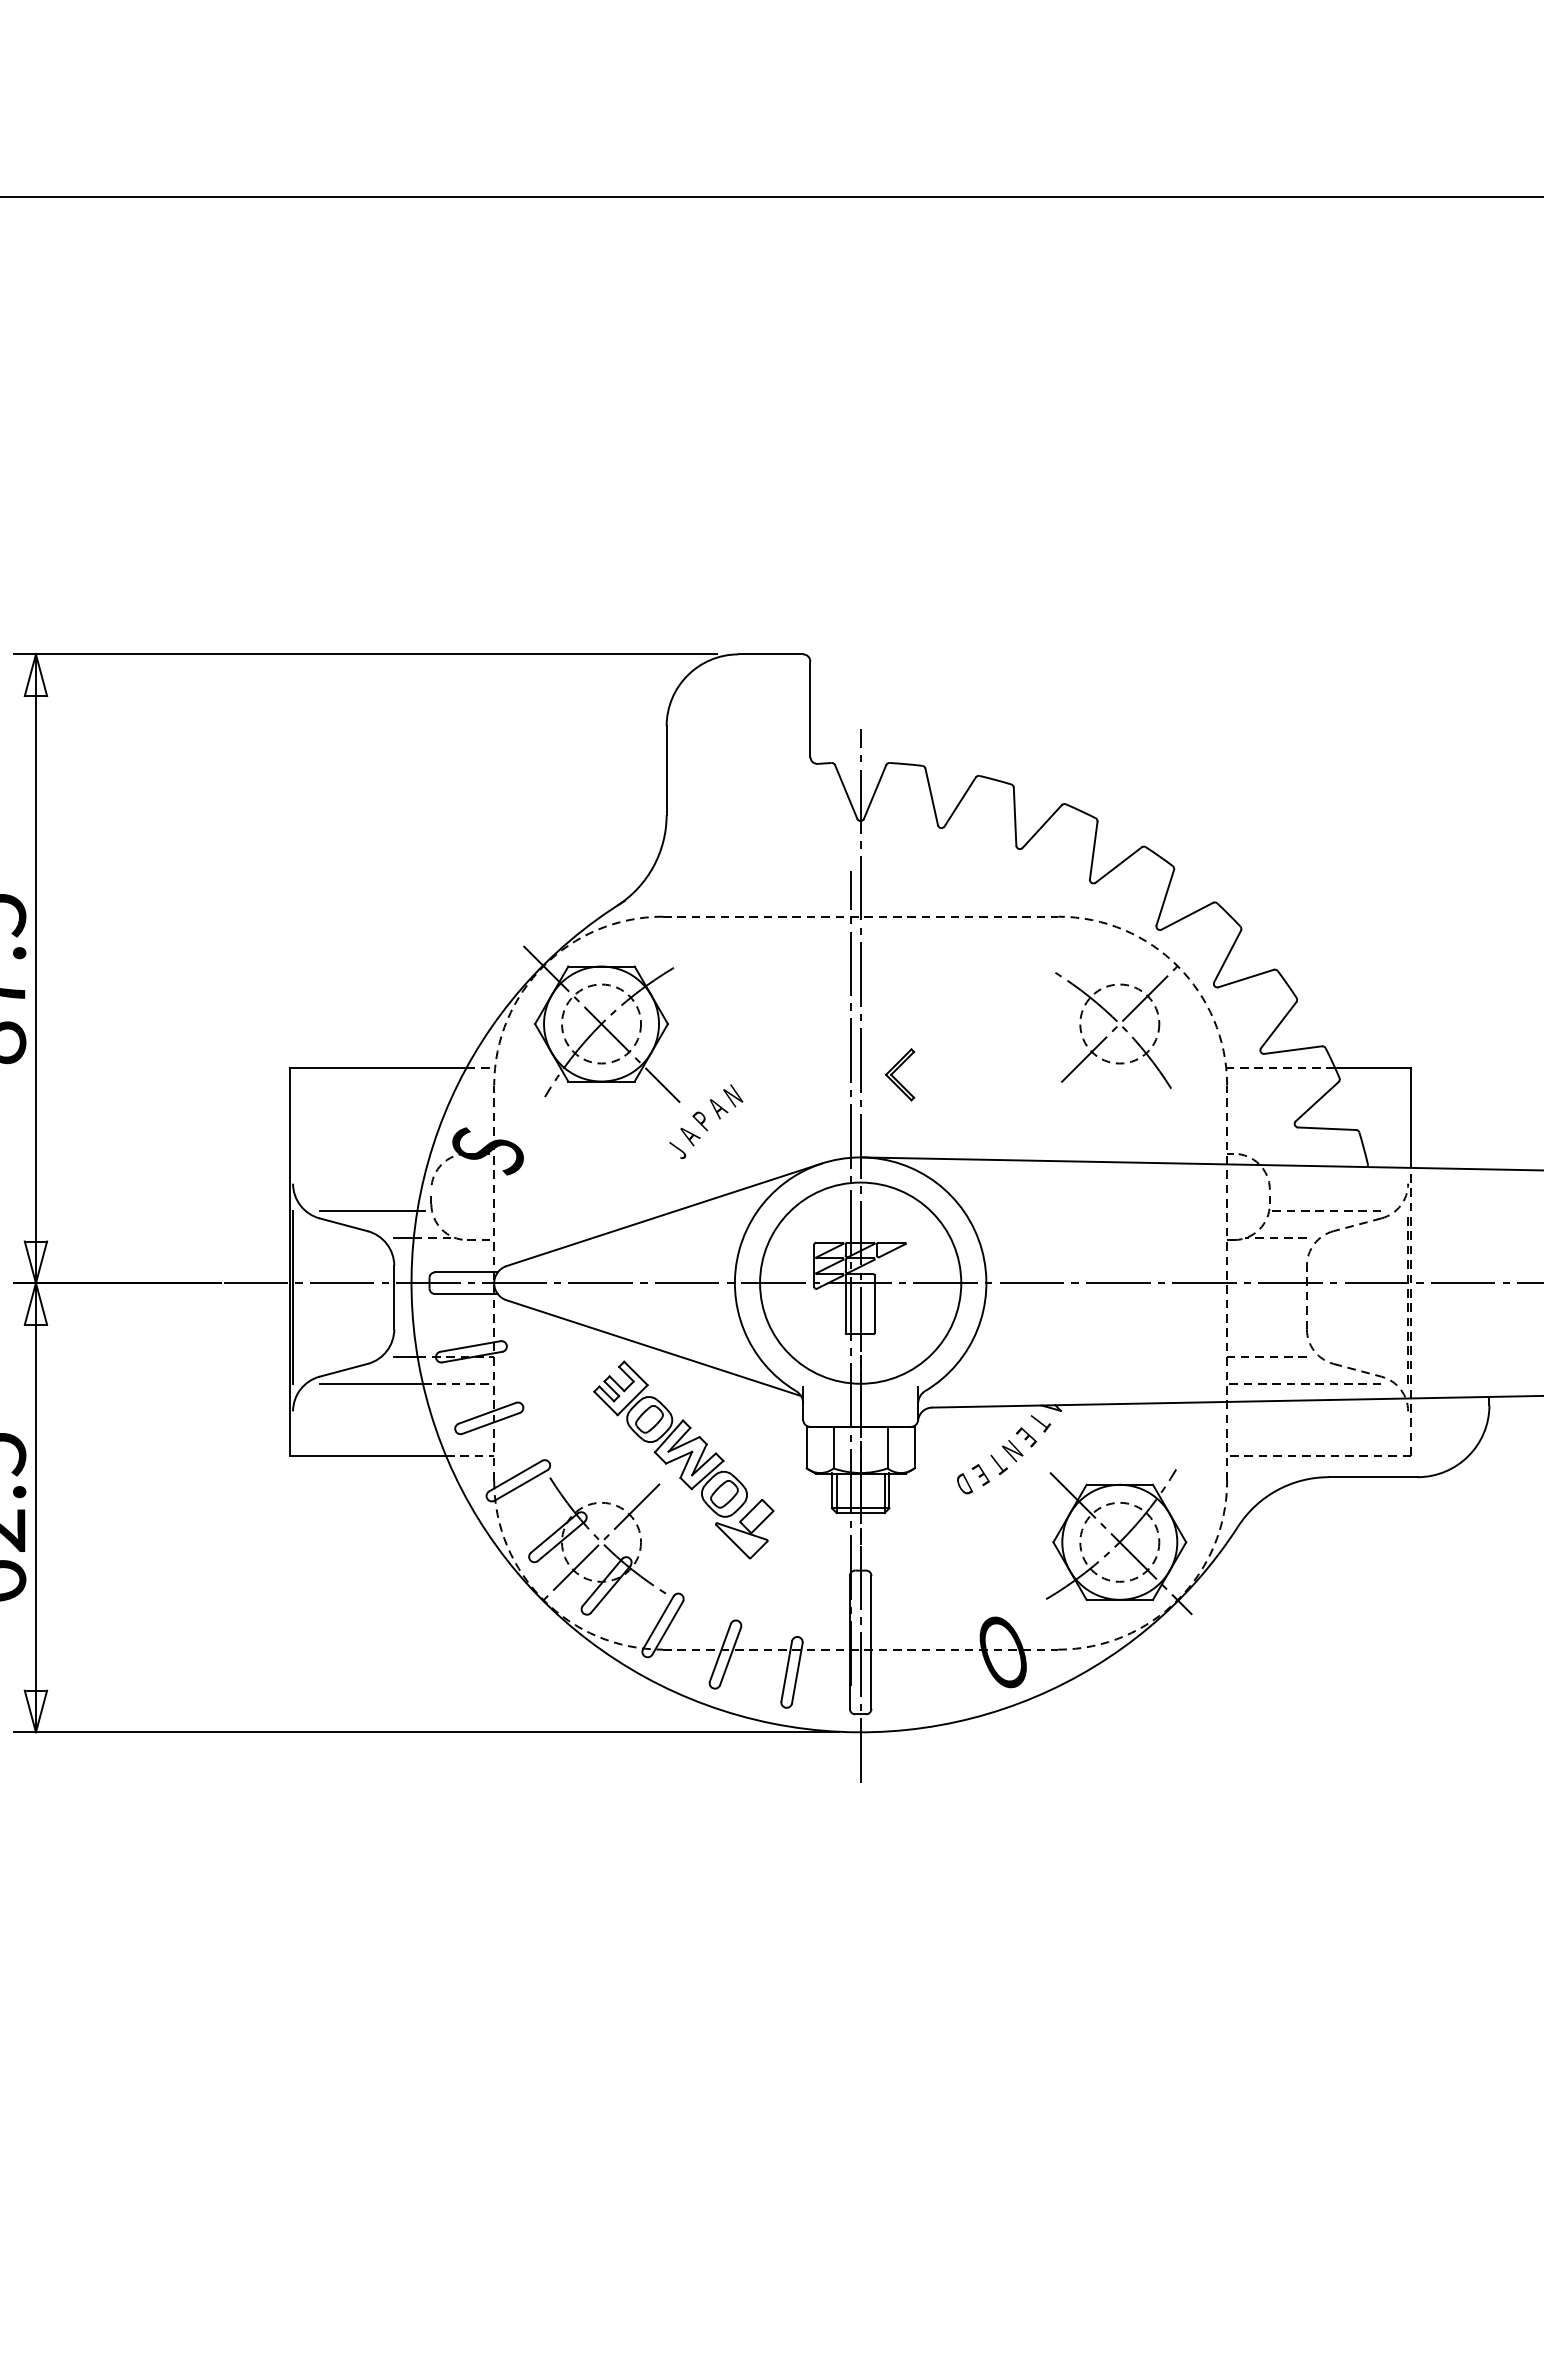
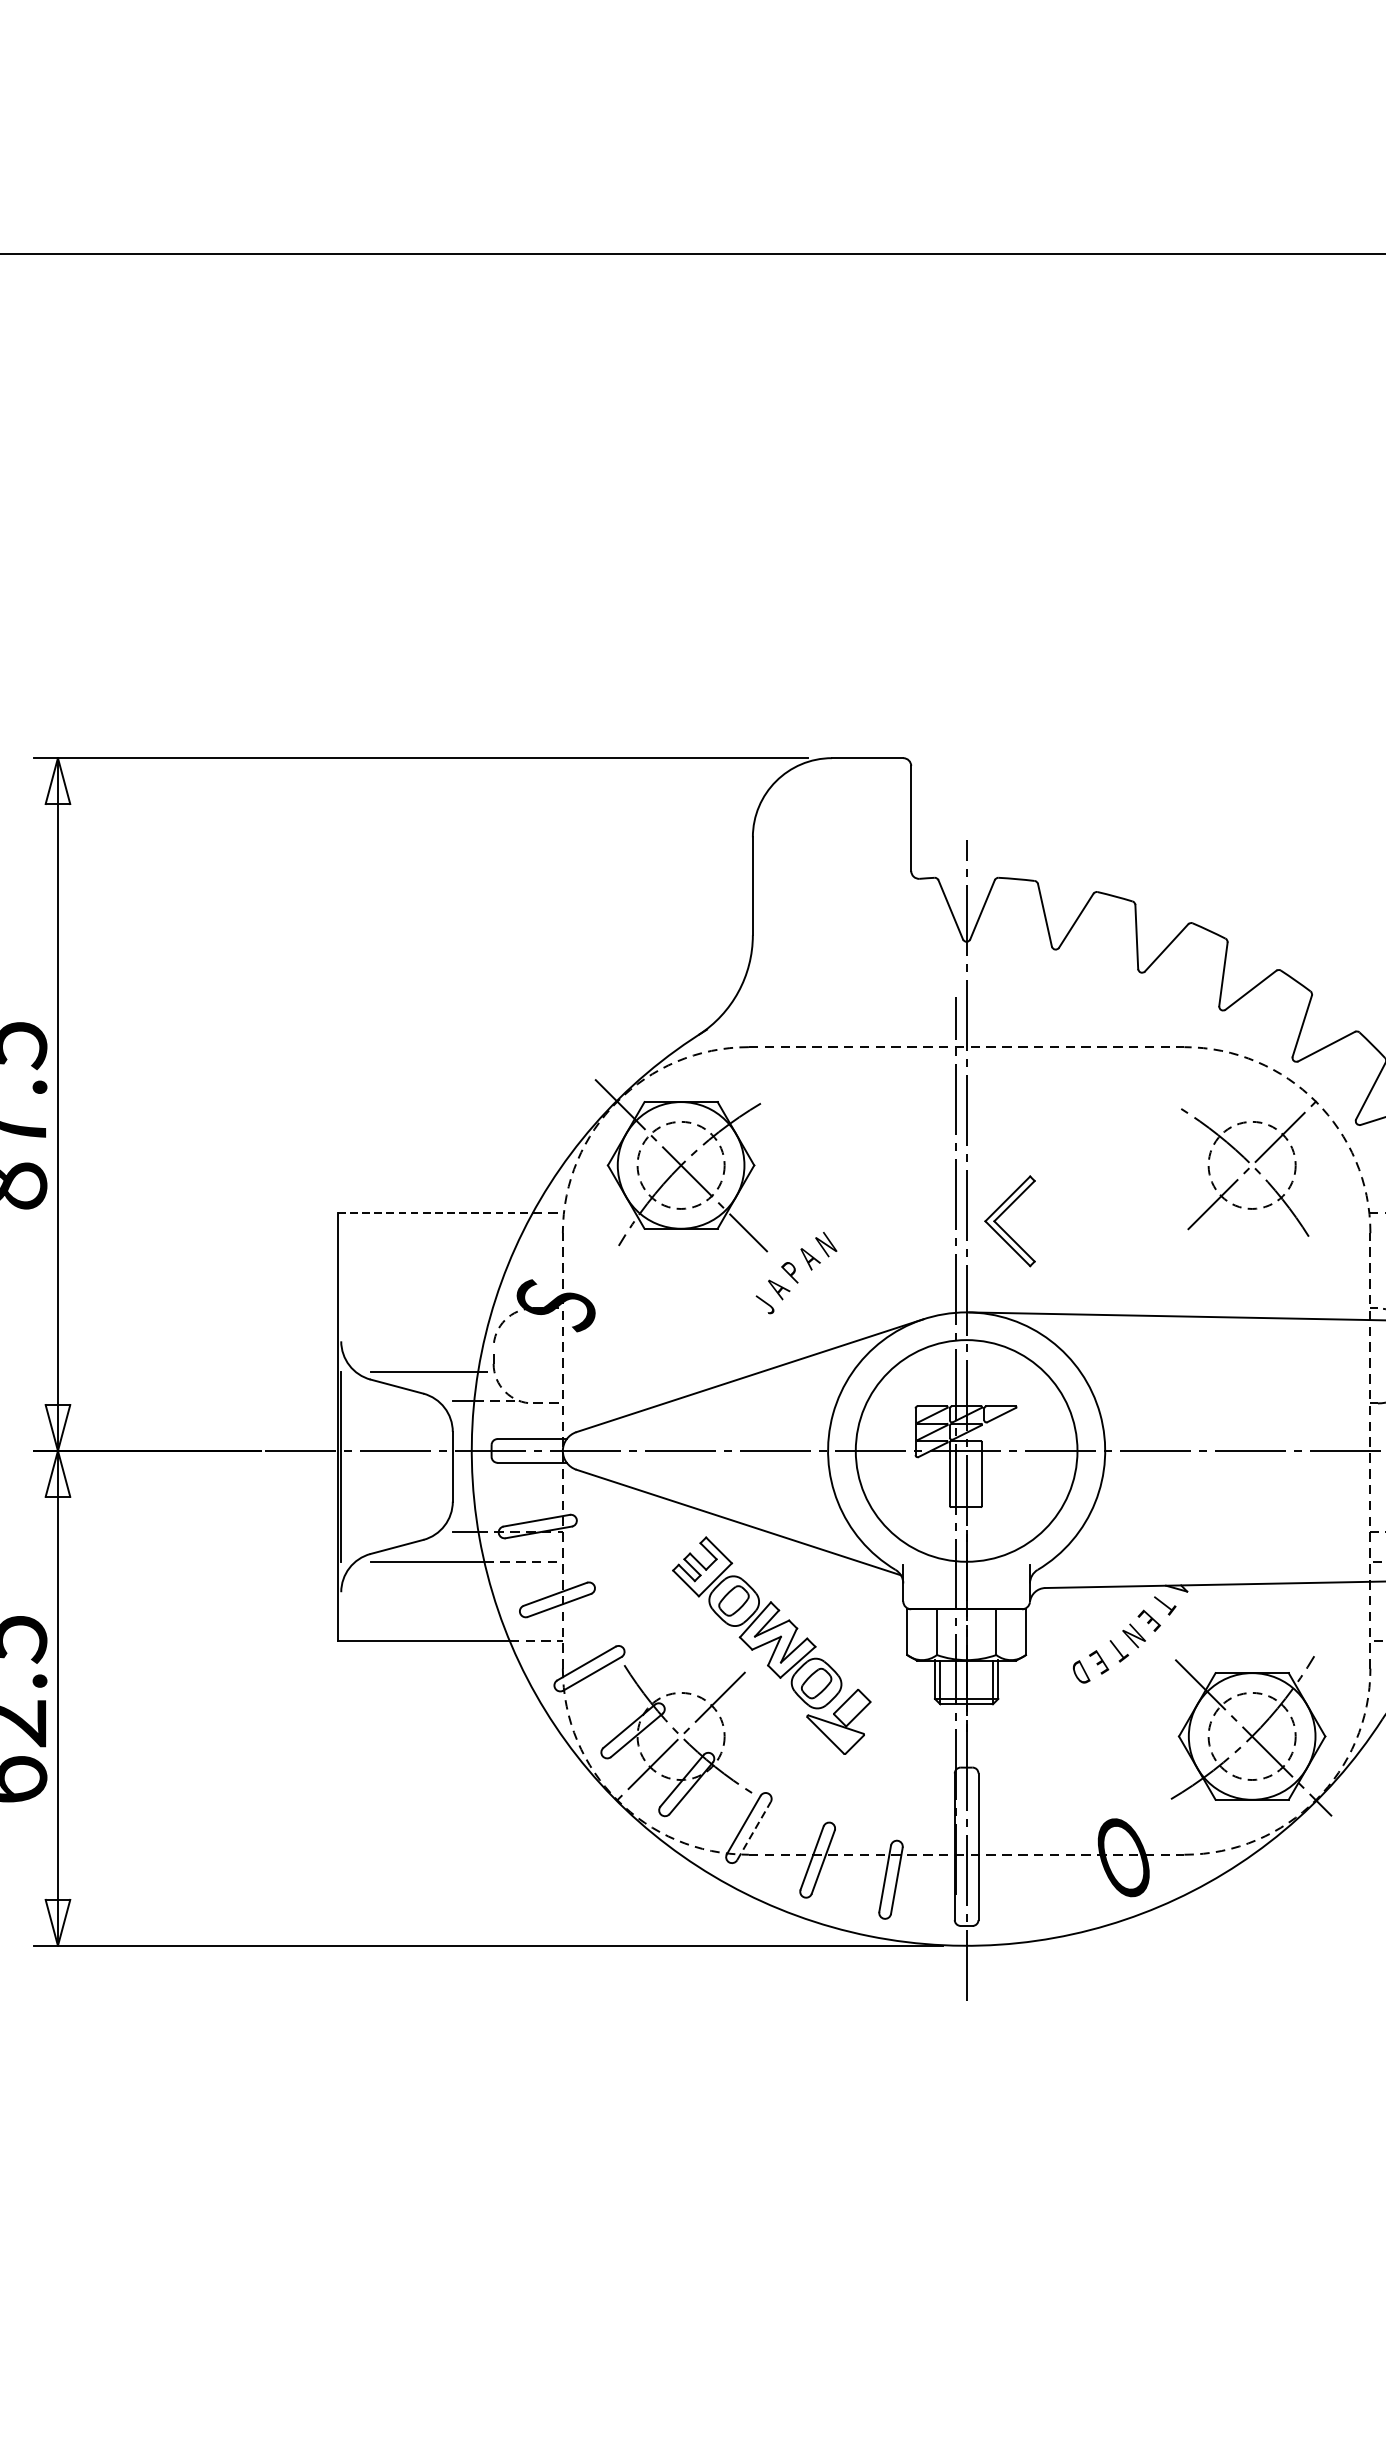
line: (378, 1067) -> (435, 1213), solid -> dashed
part: (899, 1074) -> (1009, 1221), size x1.6
line: (667, 1628) -> (753, 1831), solid -> dashed

